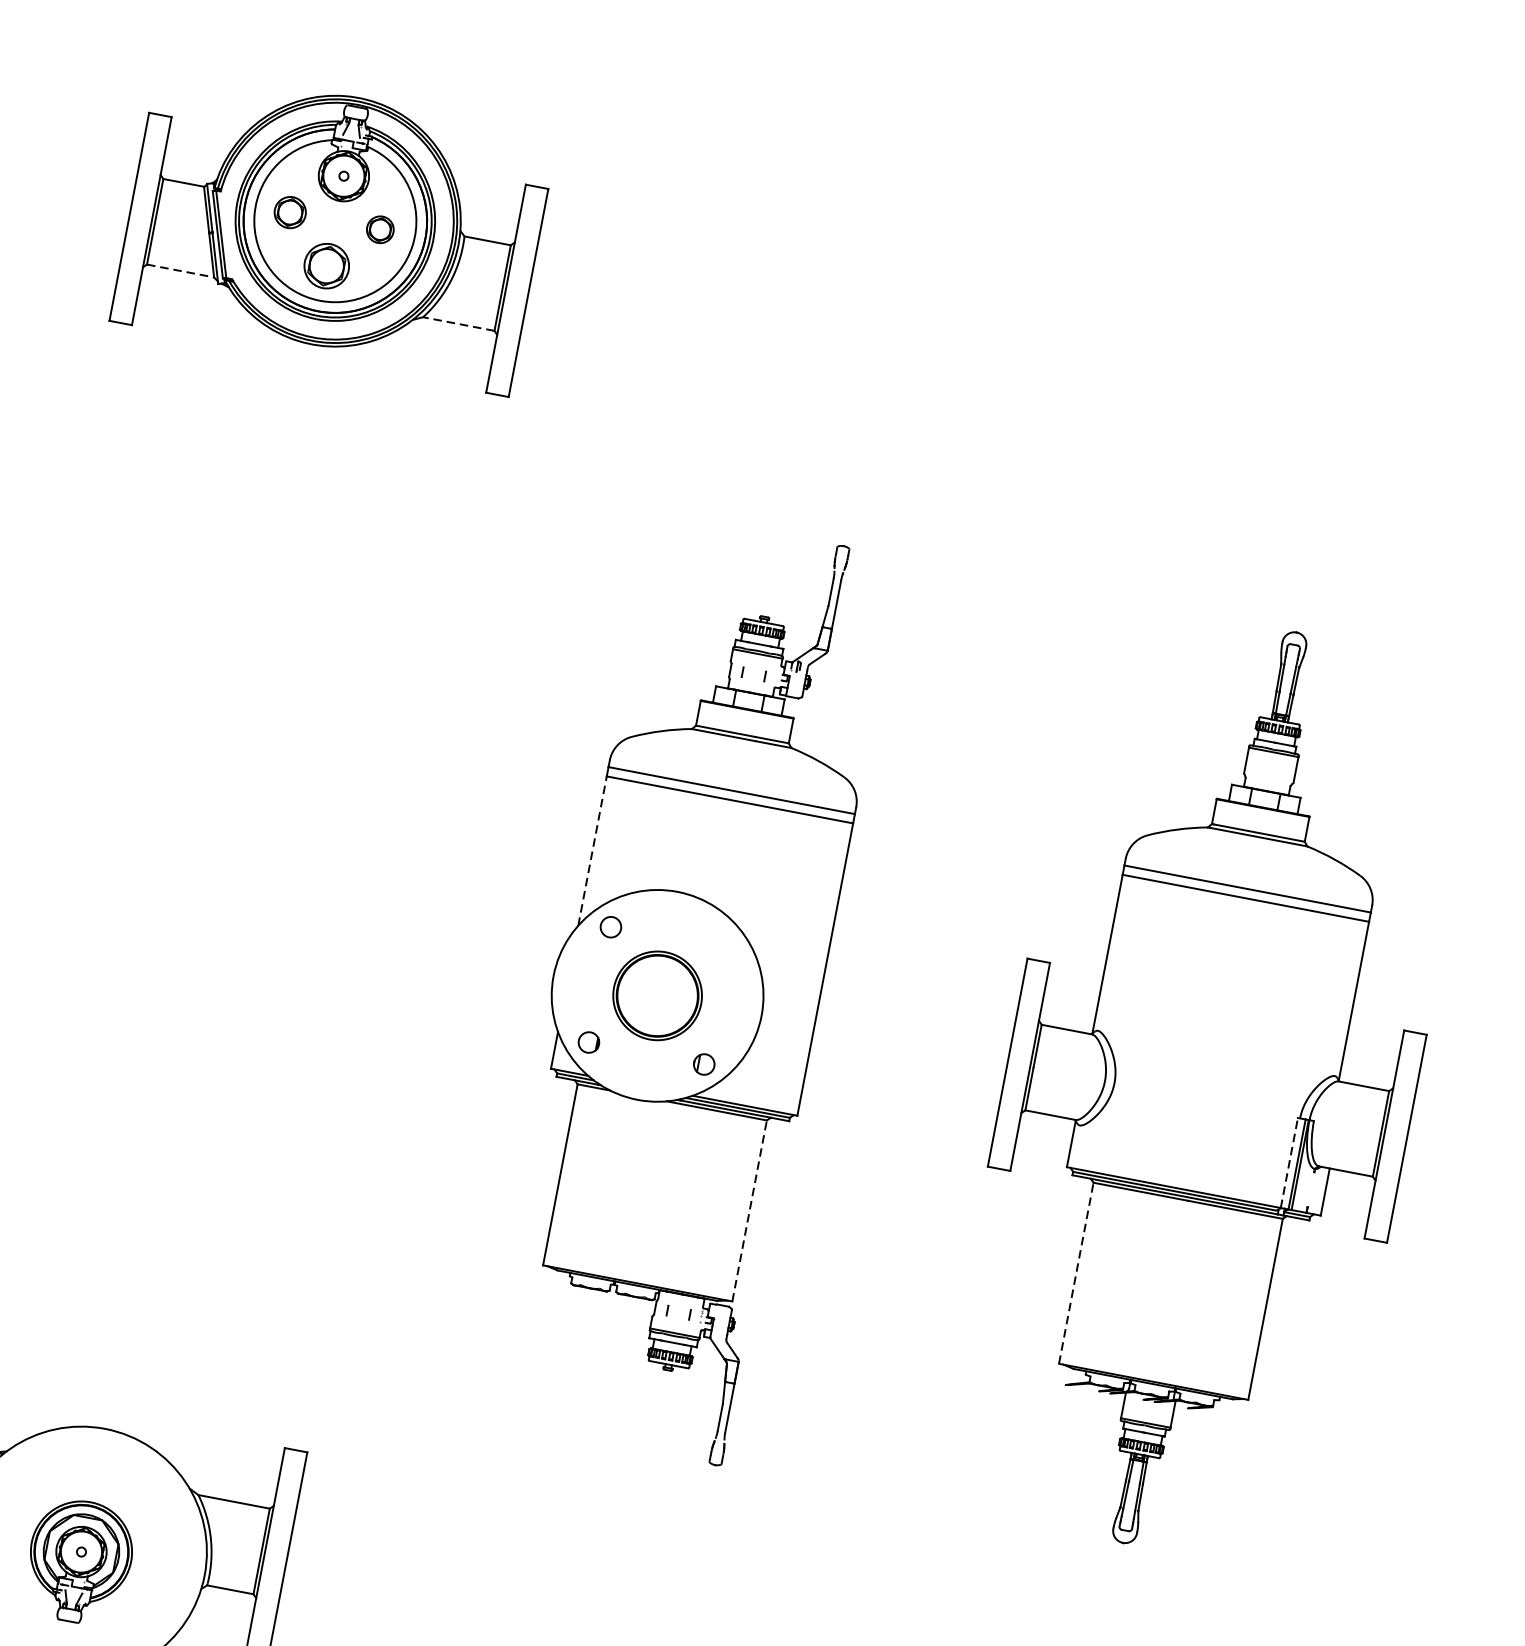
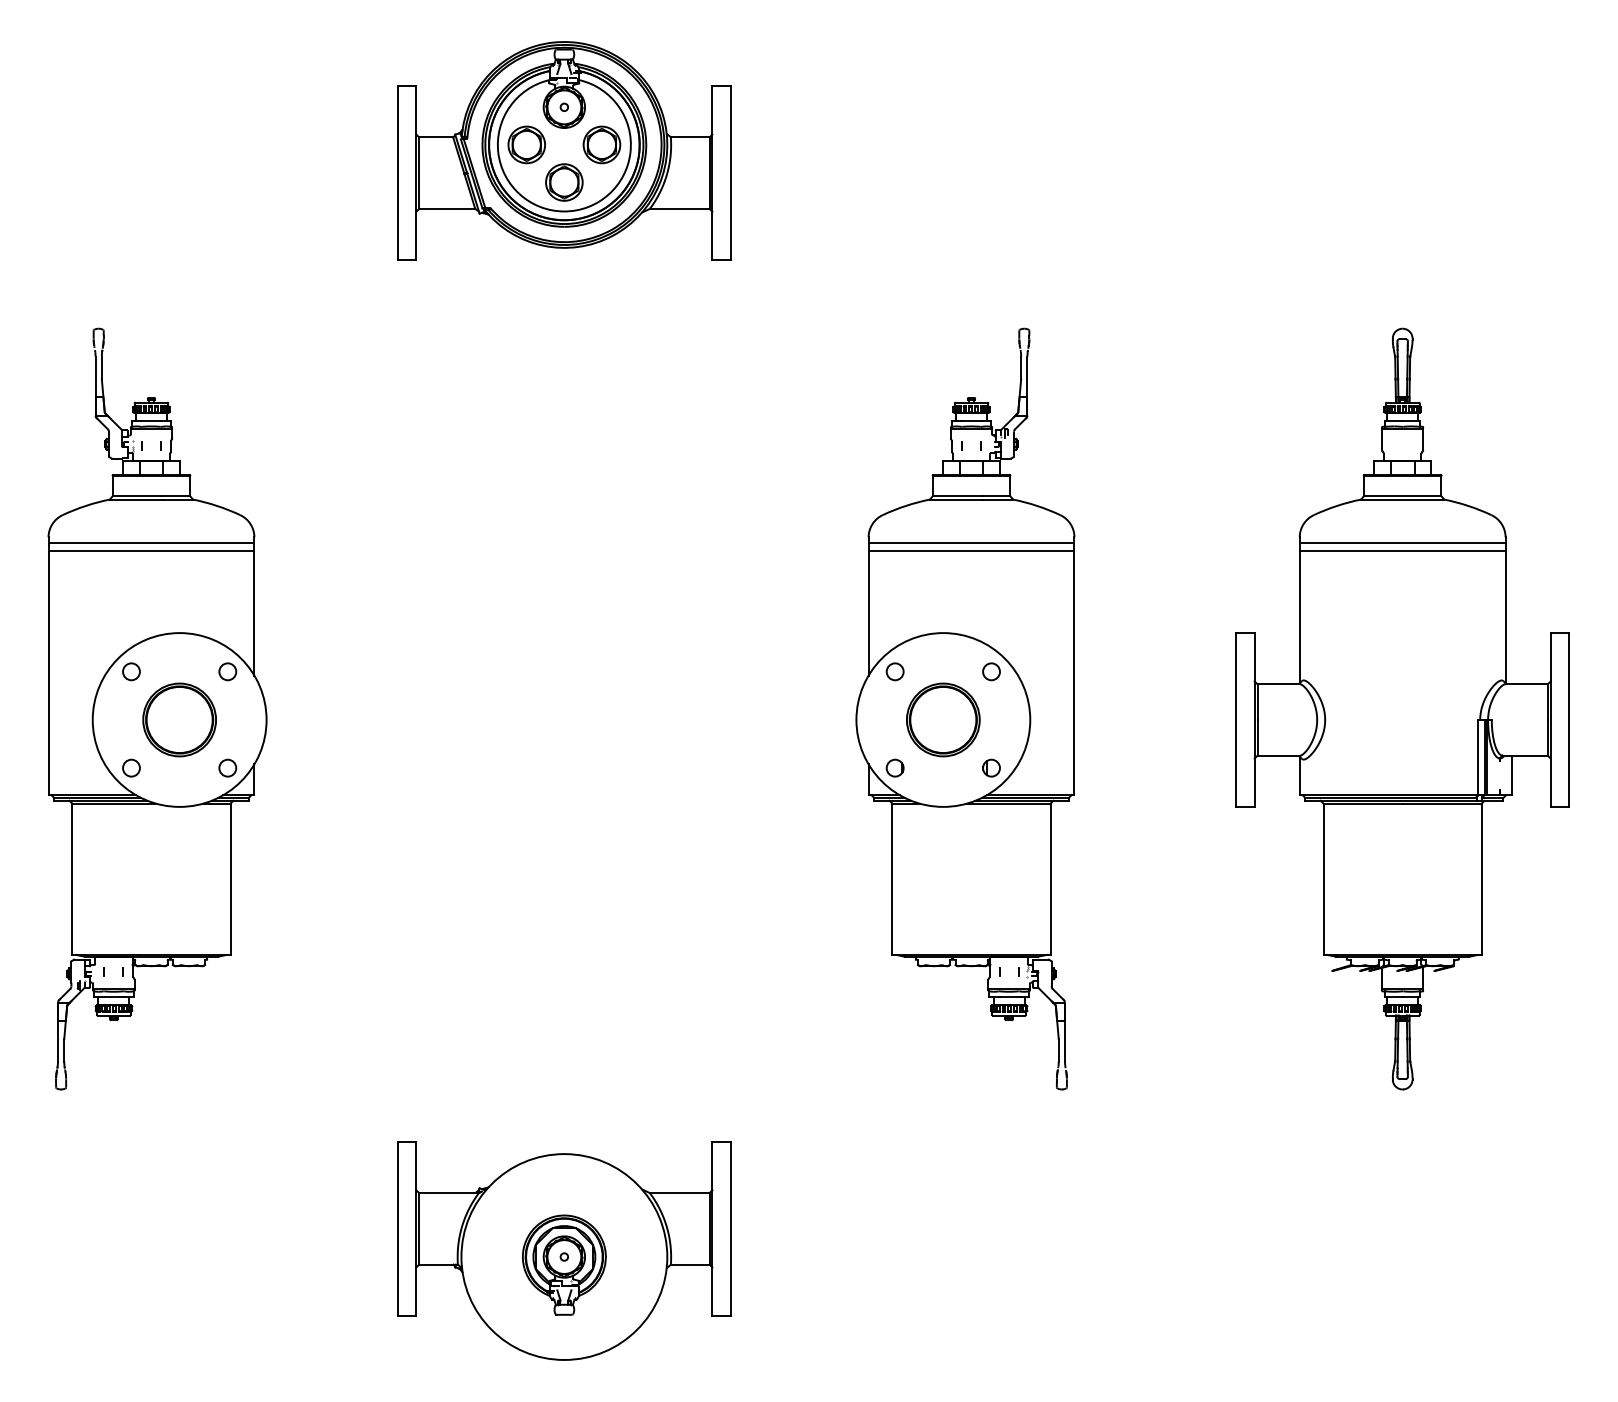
part: (290, 212) -> (526, 144), size x1.43
part: (379, 229) -> (601, 144), size x1.67
line: (180, 270) -> (447, 208), dashed -> solid
line: (458, 323) -> (679, 208), dashed -> solid
line: (592, 850) -> (868, 612), dashed -> solid
circle: (726, 948) -> (991, 671), added
line: (1289, 1162) -> (1478, 757), dashed -> solid
line: (749, 1211) -> (1050, 879), dashed -> solid
line: (1076, 1273) -> (1323, 879), dashed -> solid

